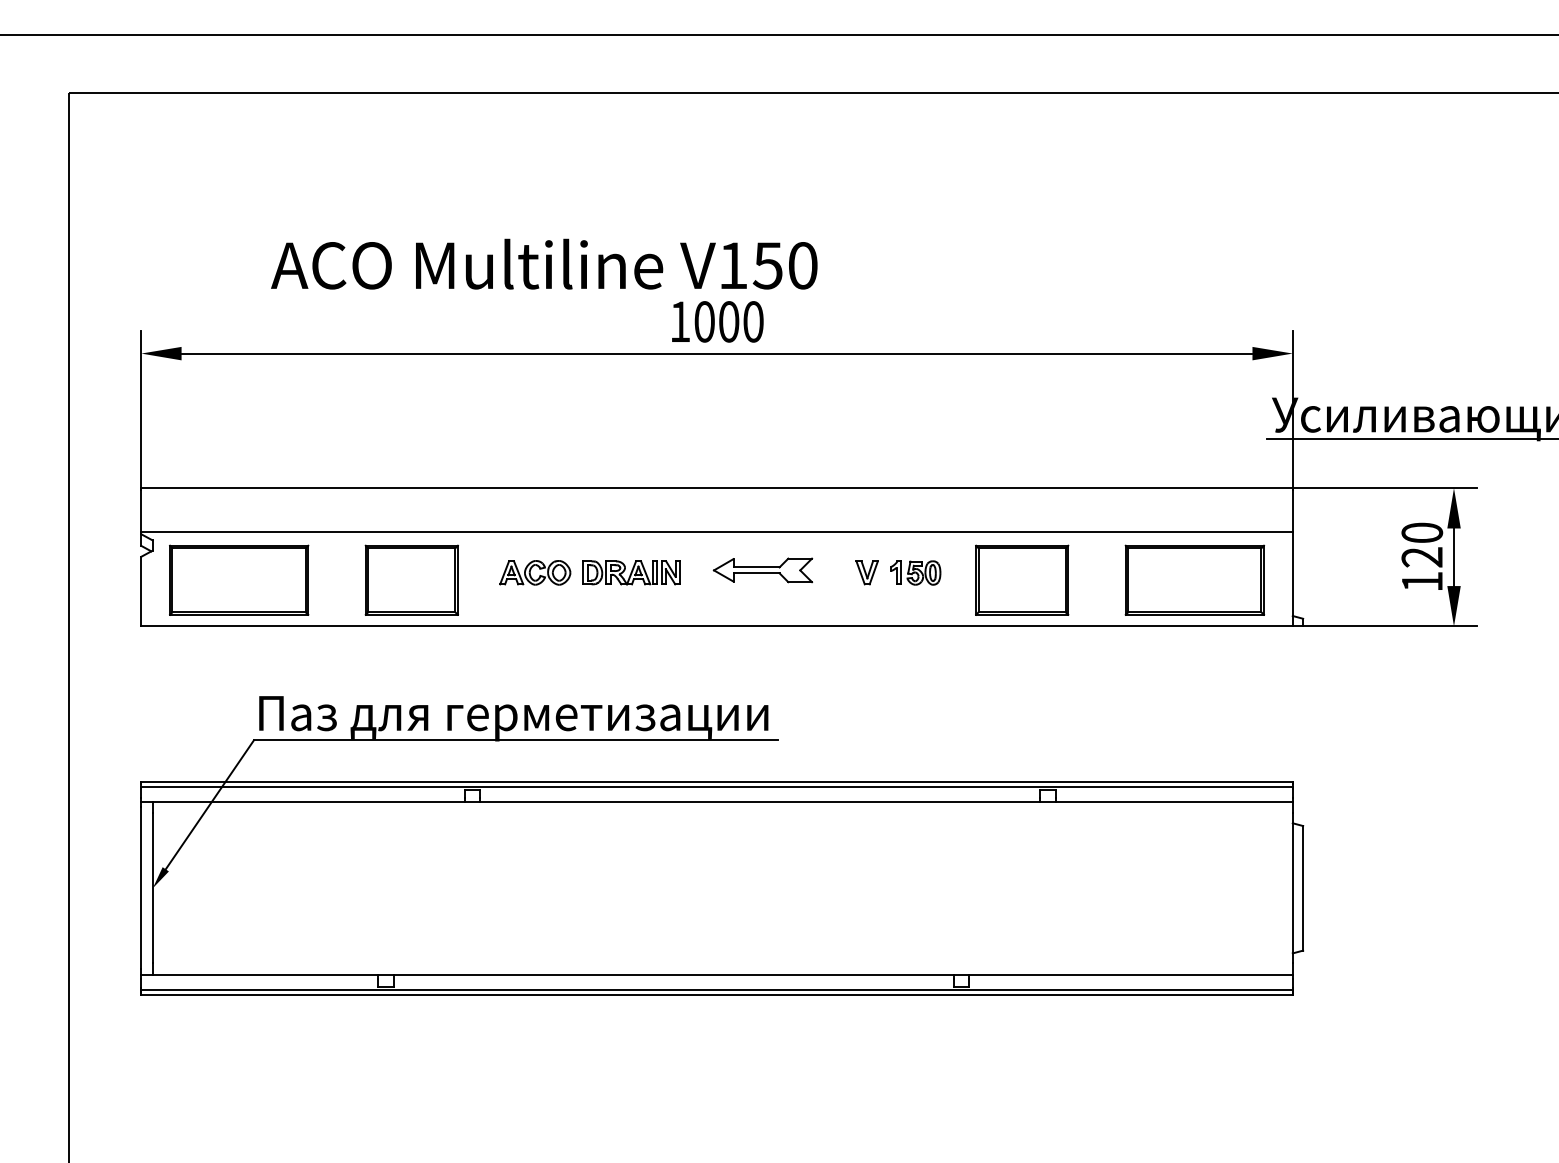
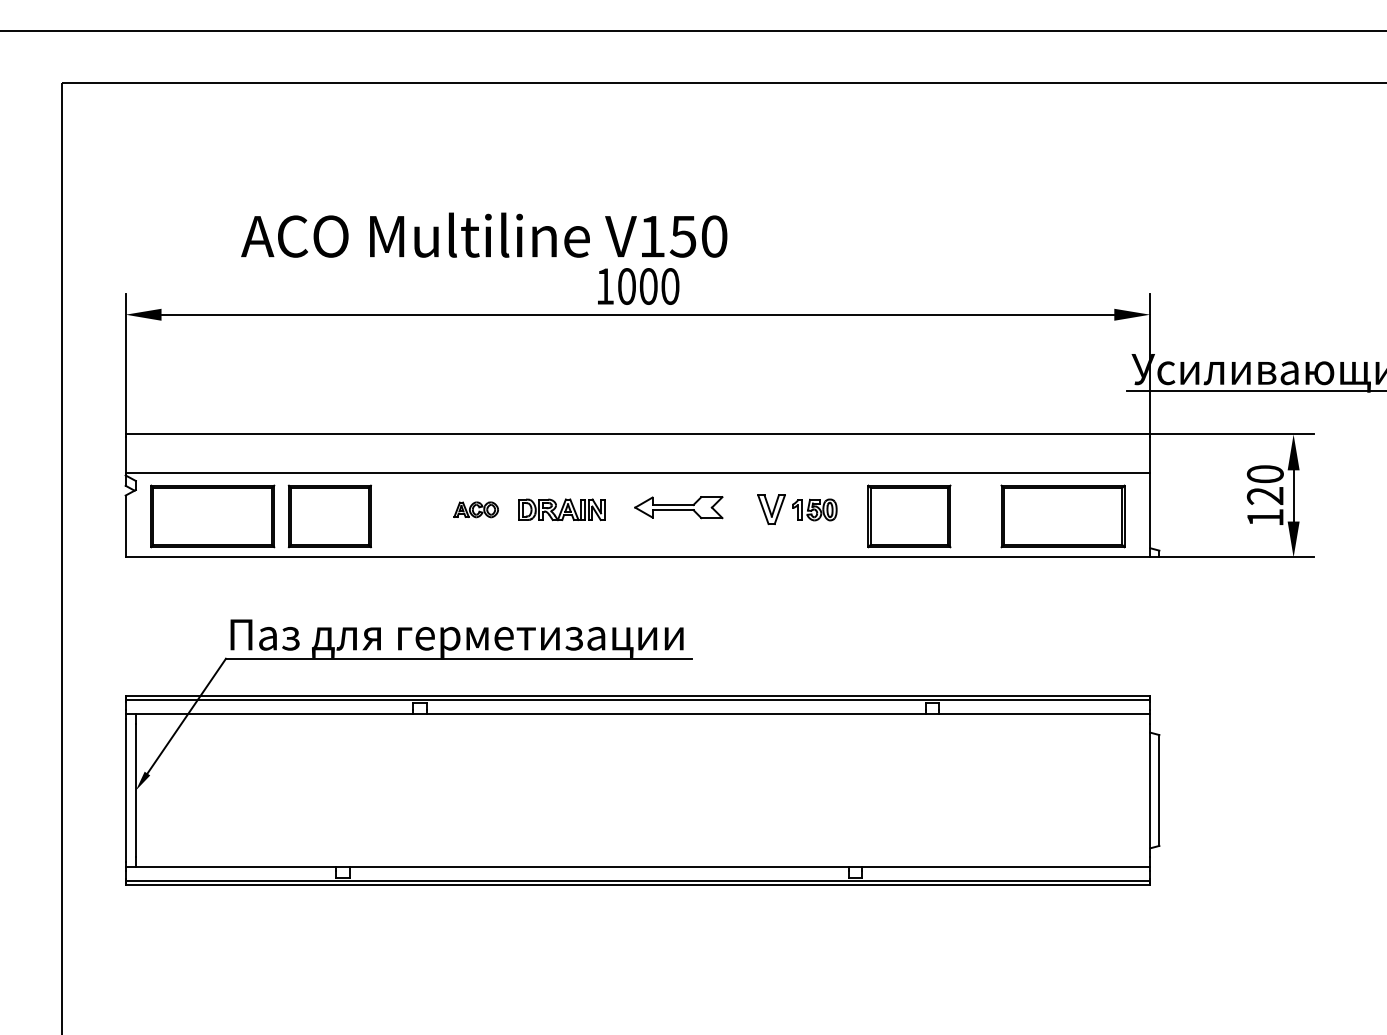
part: (535, 572) -> (476, 509), size x0.7
part: (866, 572) -> (770, 509), size x1.4
part: (411, 579) -> (329, 515), moved

